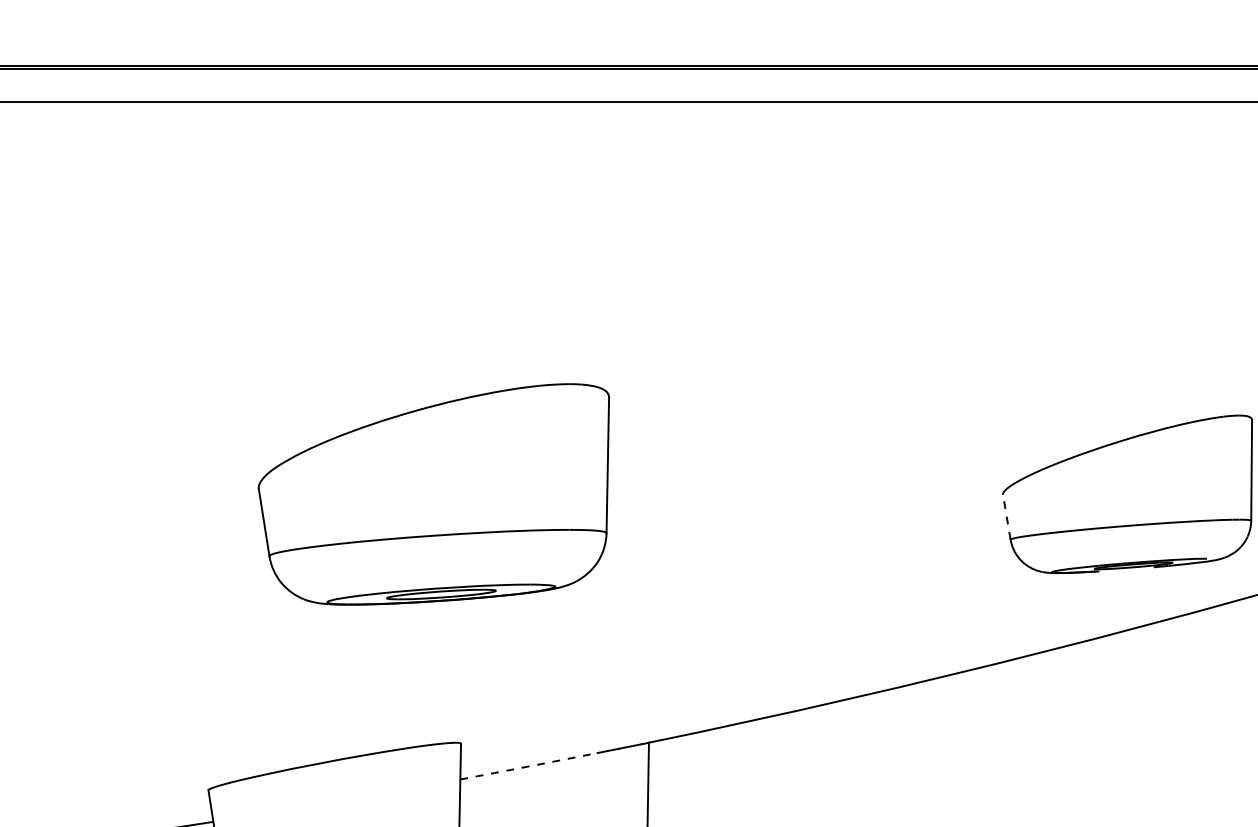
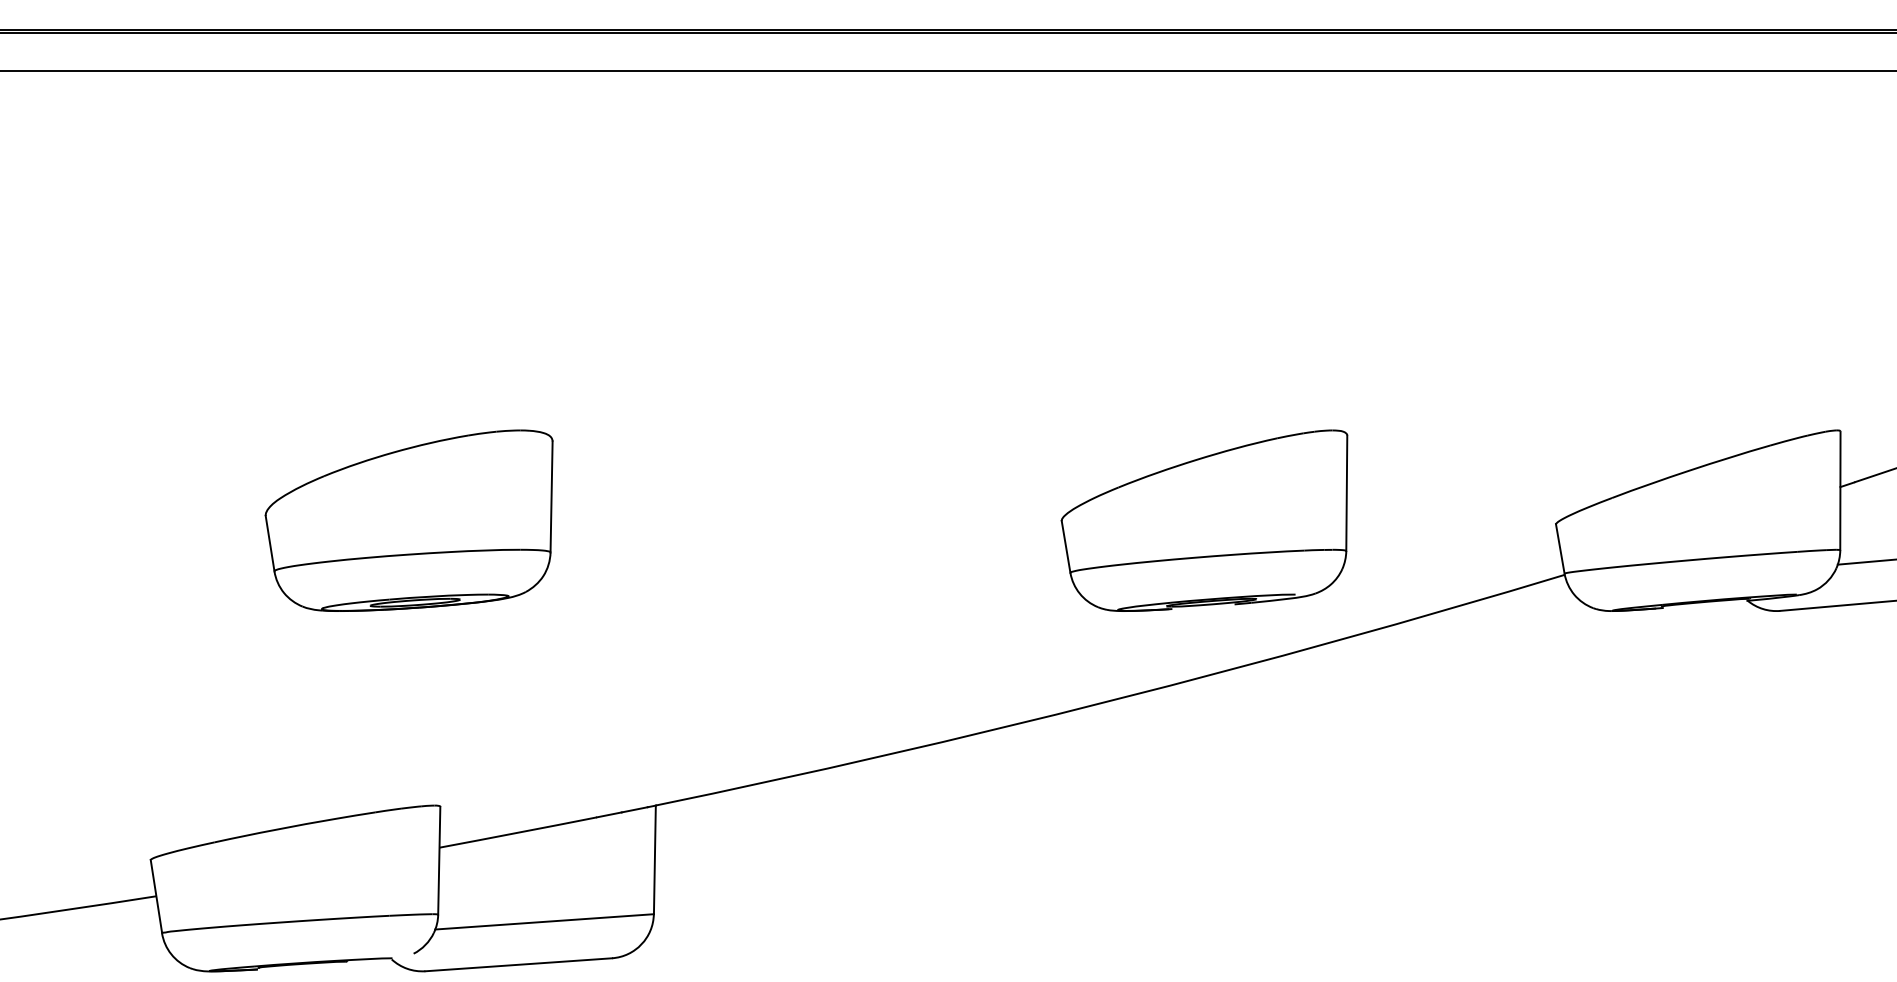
part: (433, 494) -> (408, 520), size x0.71
line: (1006, 516) -> (1065, 546), dashed -> solid
arc: (529, 766) -> (518, 832), dashed -> solid

